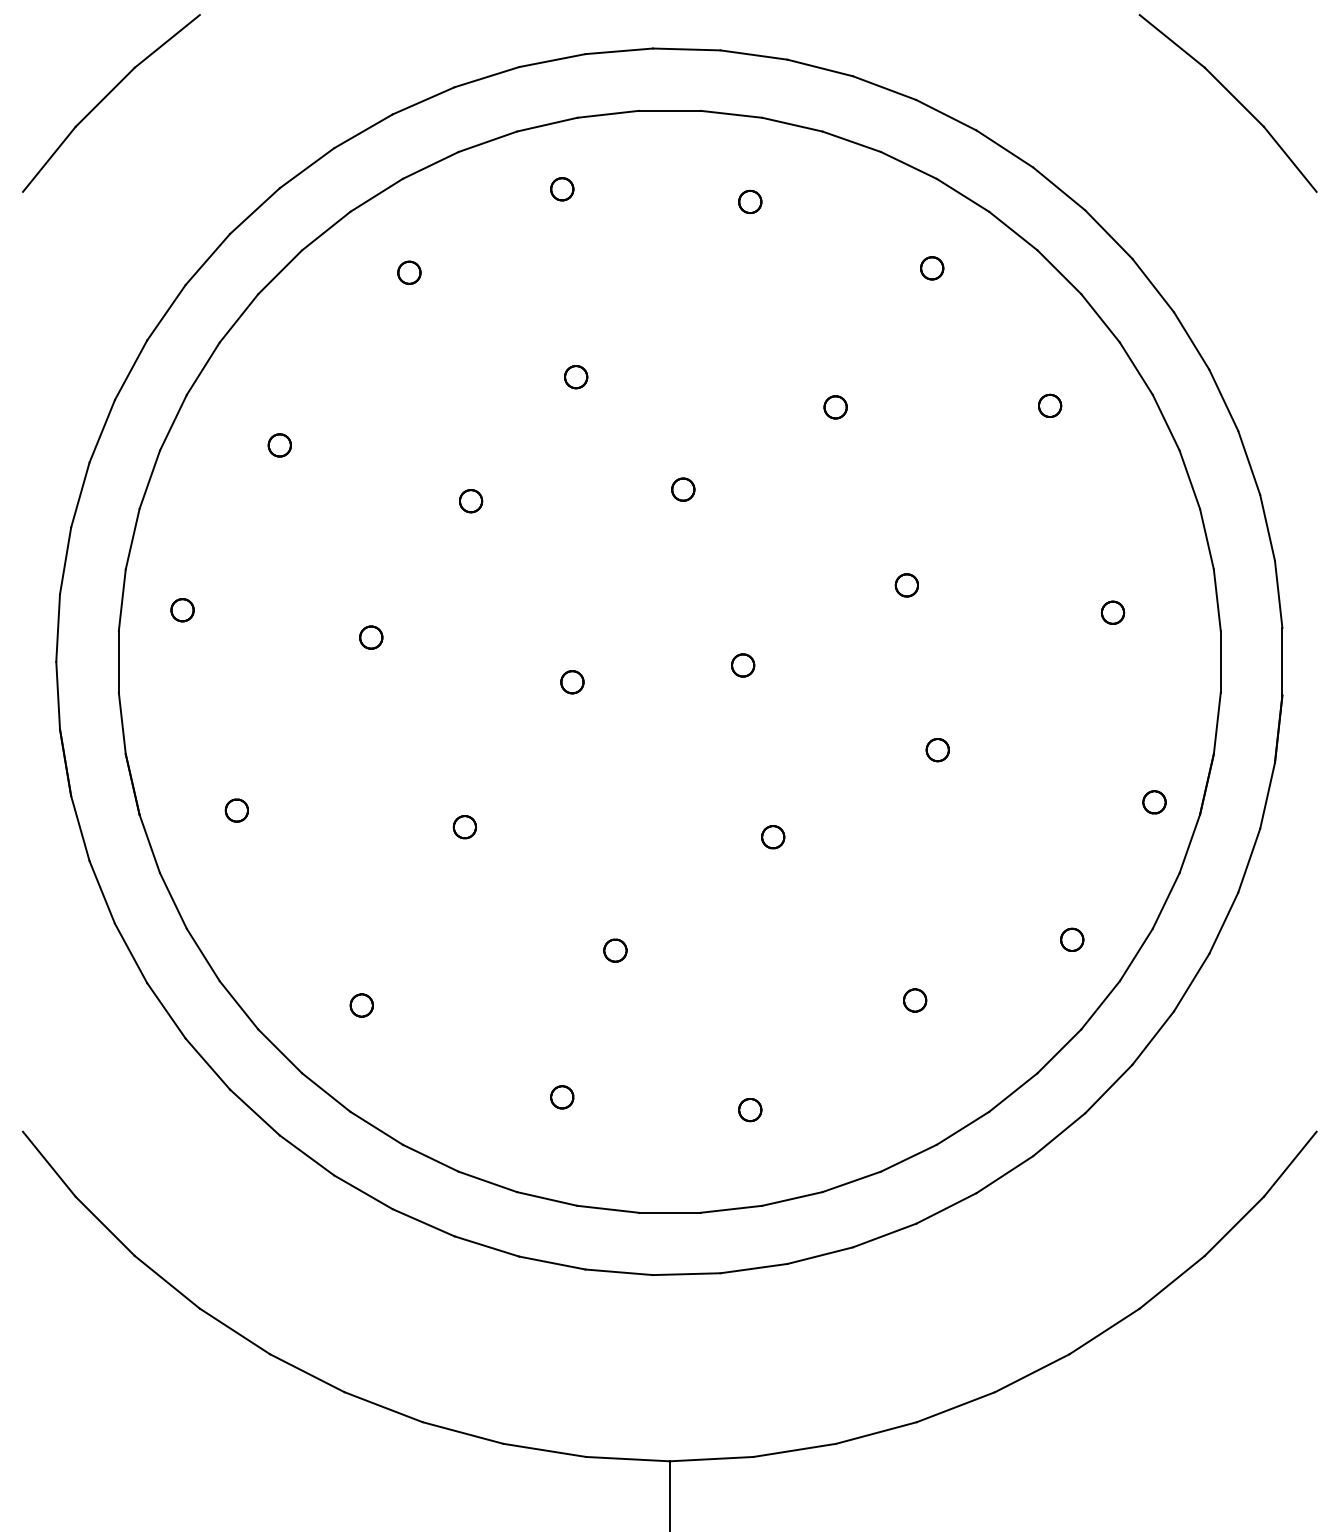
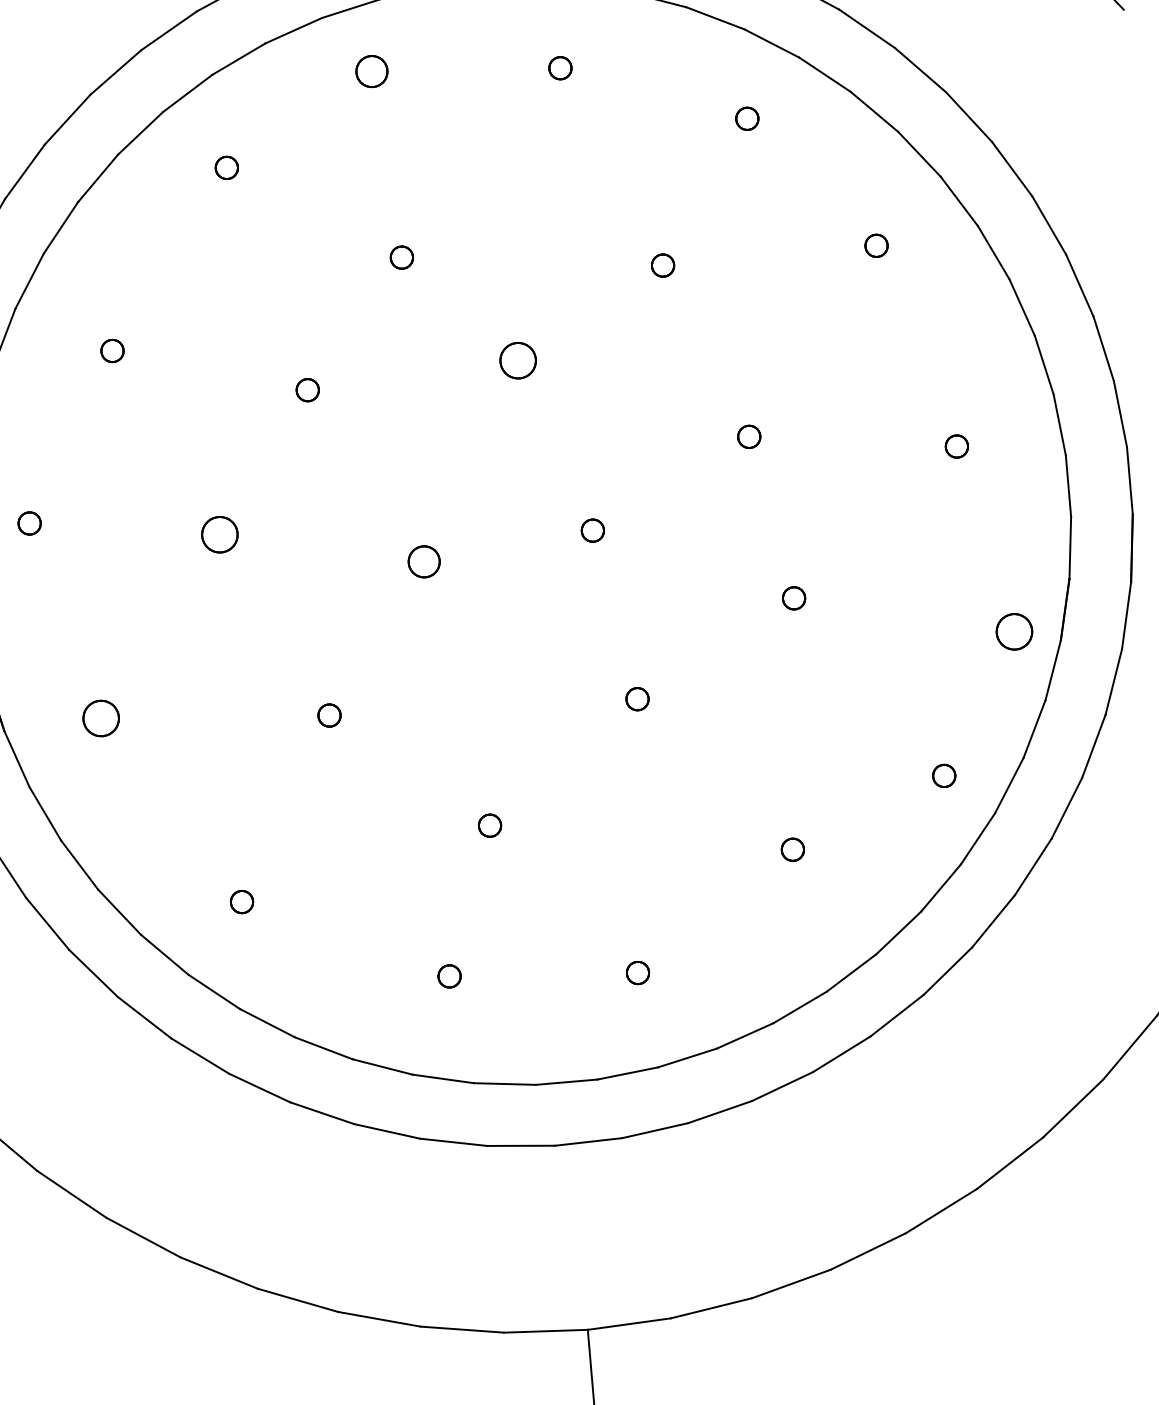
part: (562, 189) -> (372, 71), size x1.4
part: (683, 489) -> (518, 360), size x1.6
part: (371, 637) -> (220, 534), size x1.6
part: (572, 682) -> (424, 562), size x1.4
part: (1154, 802) -> (1014, 632), size x1.6
part: (236, 810) -> (100, 718), size x1.6

